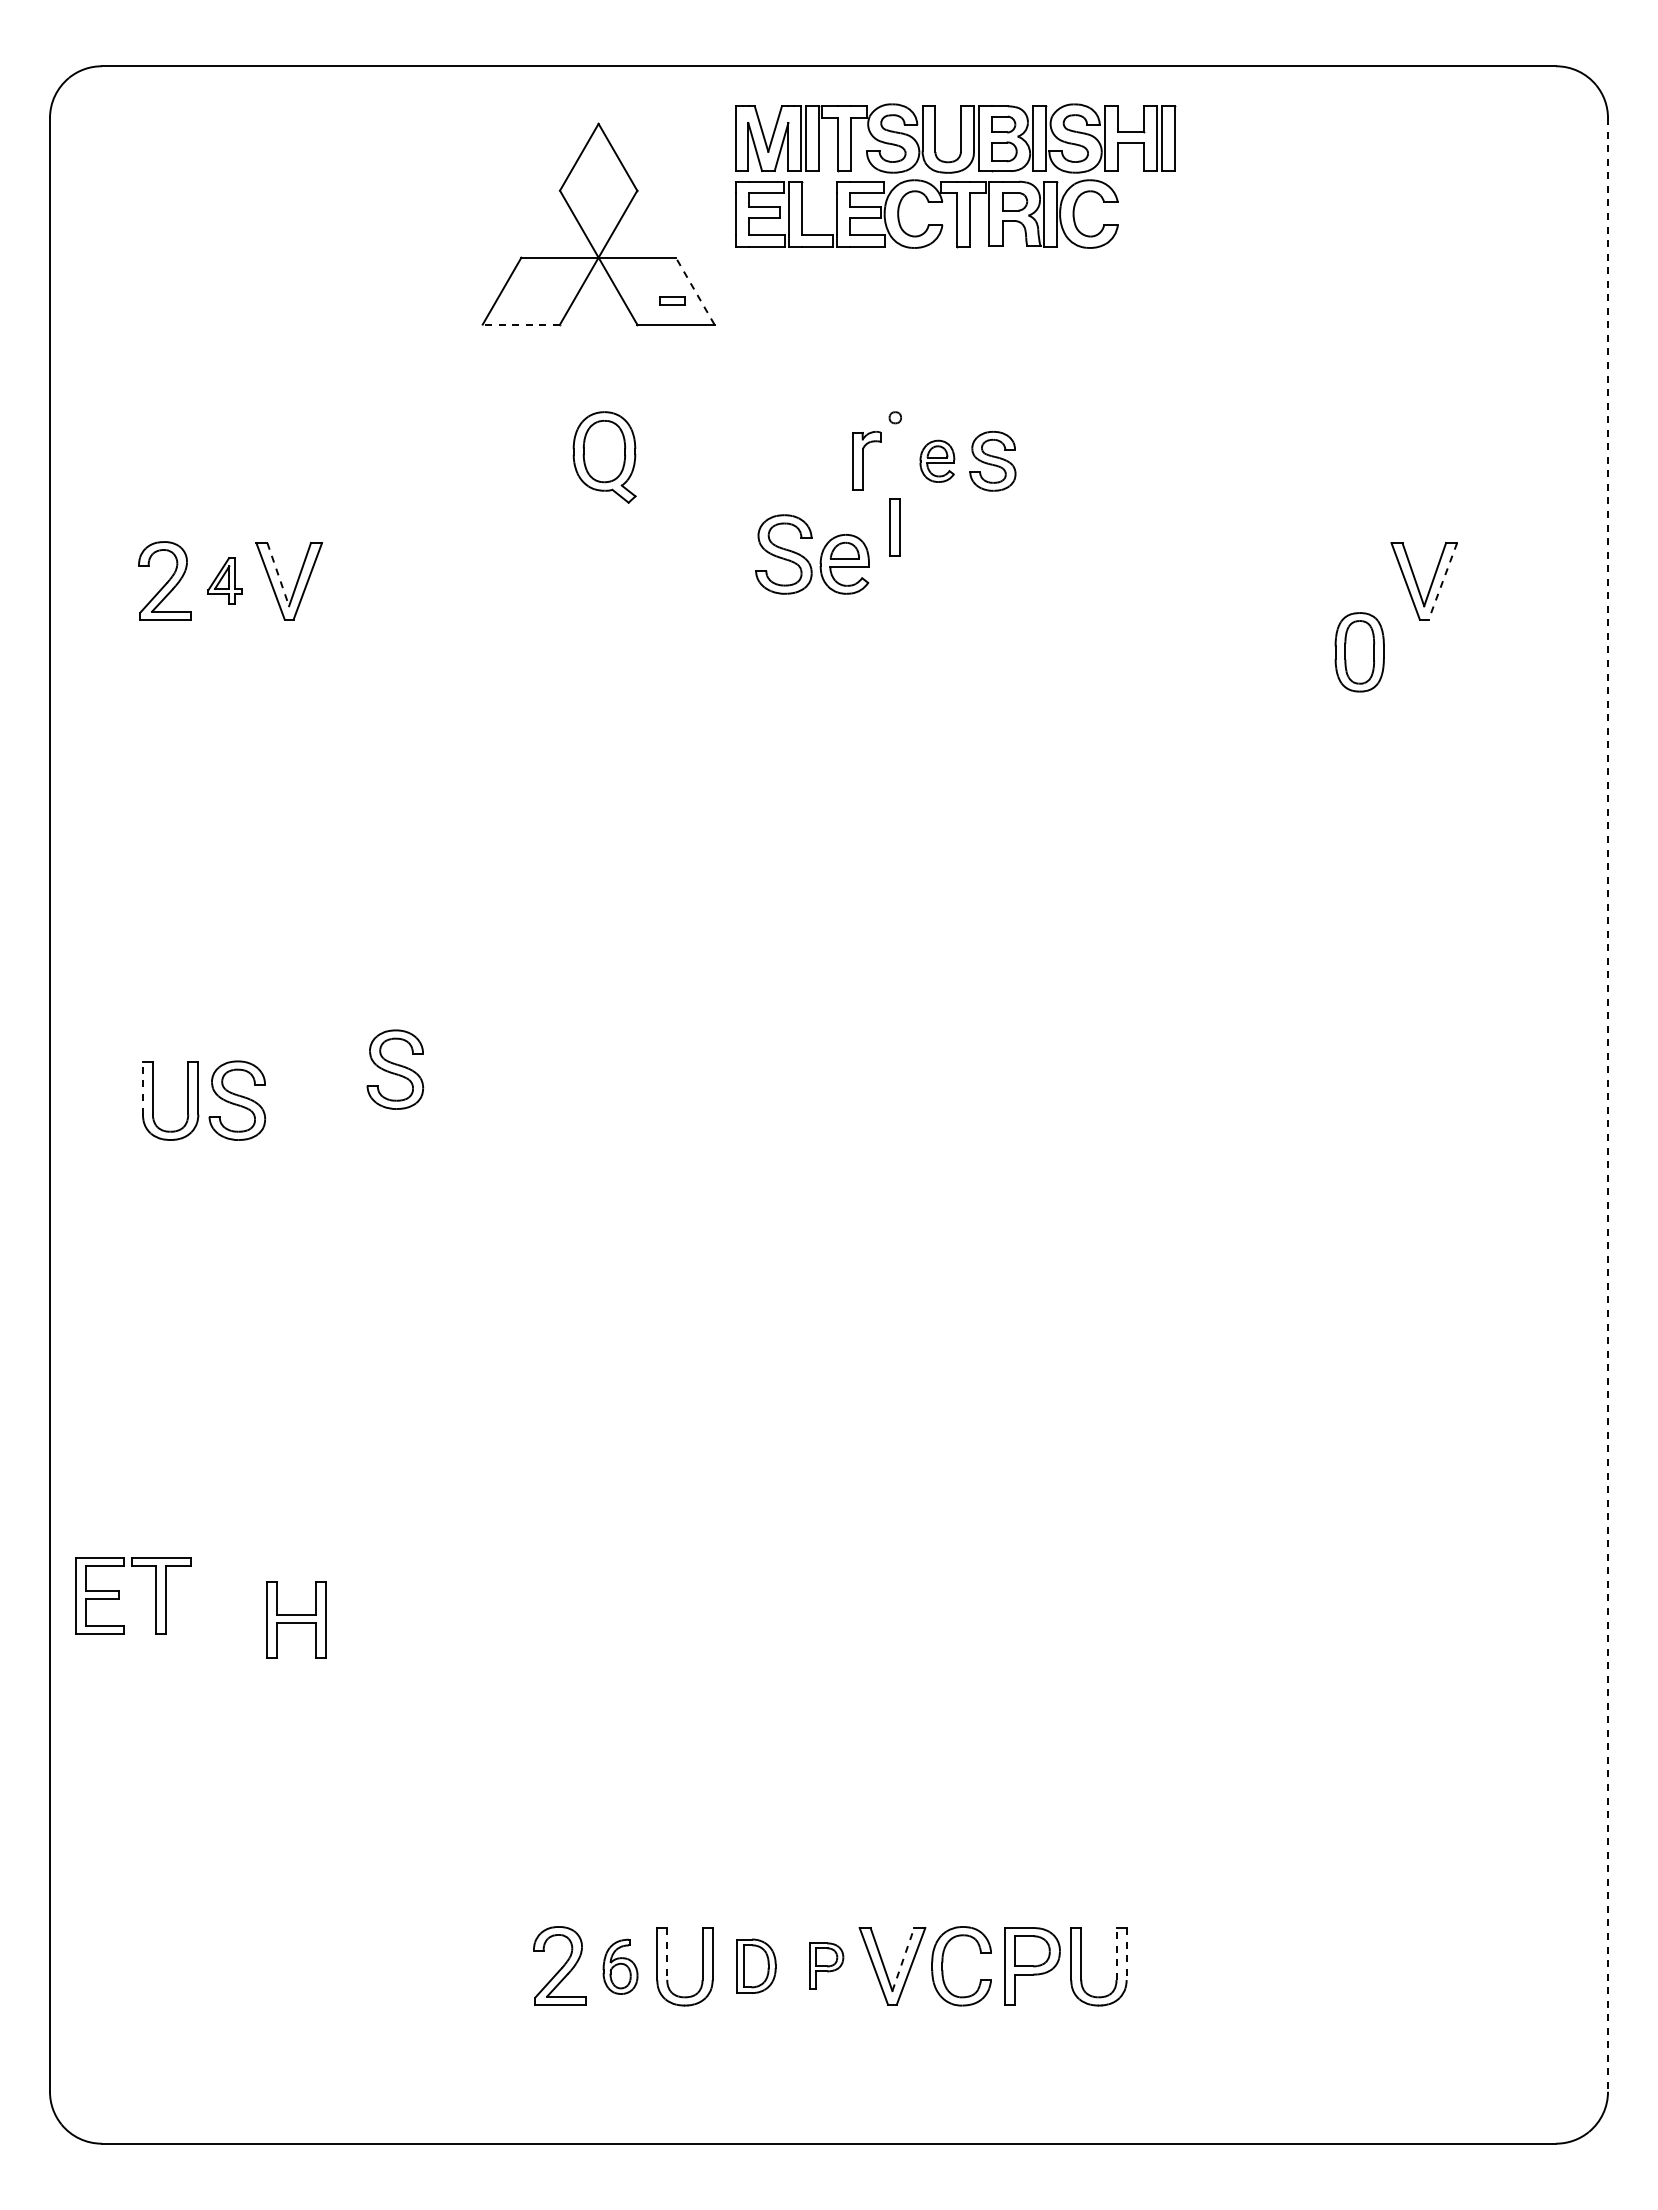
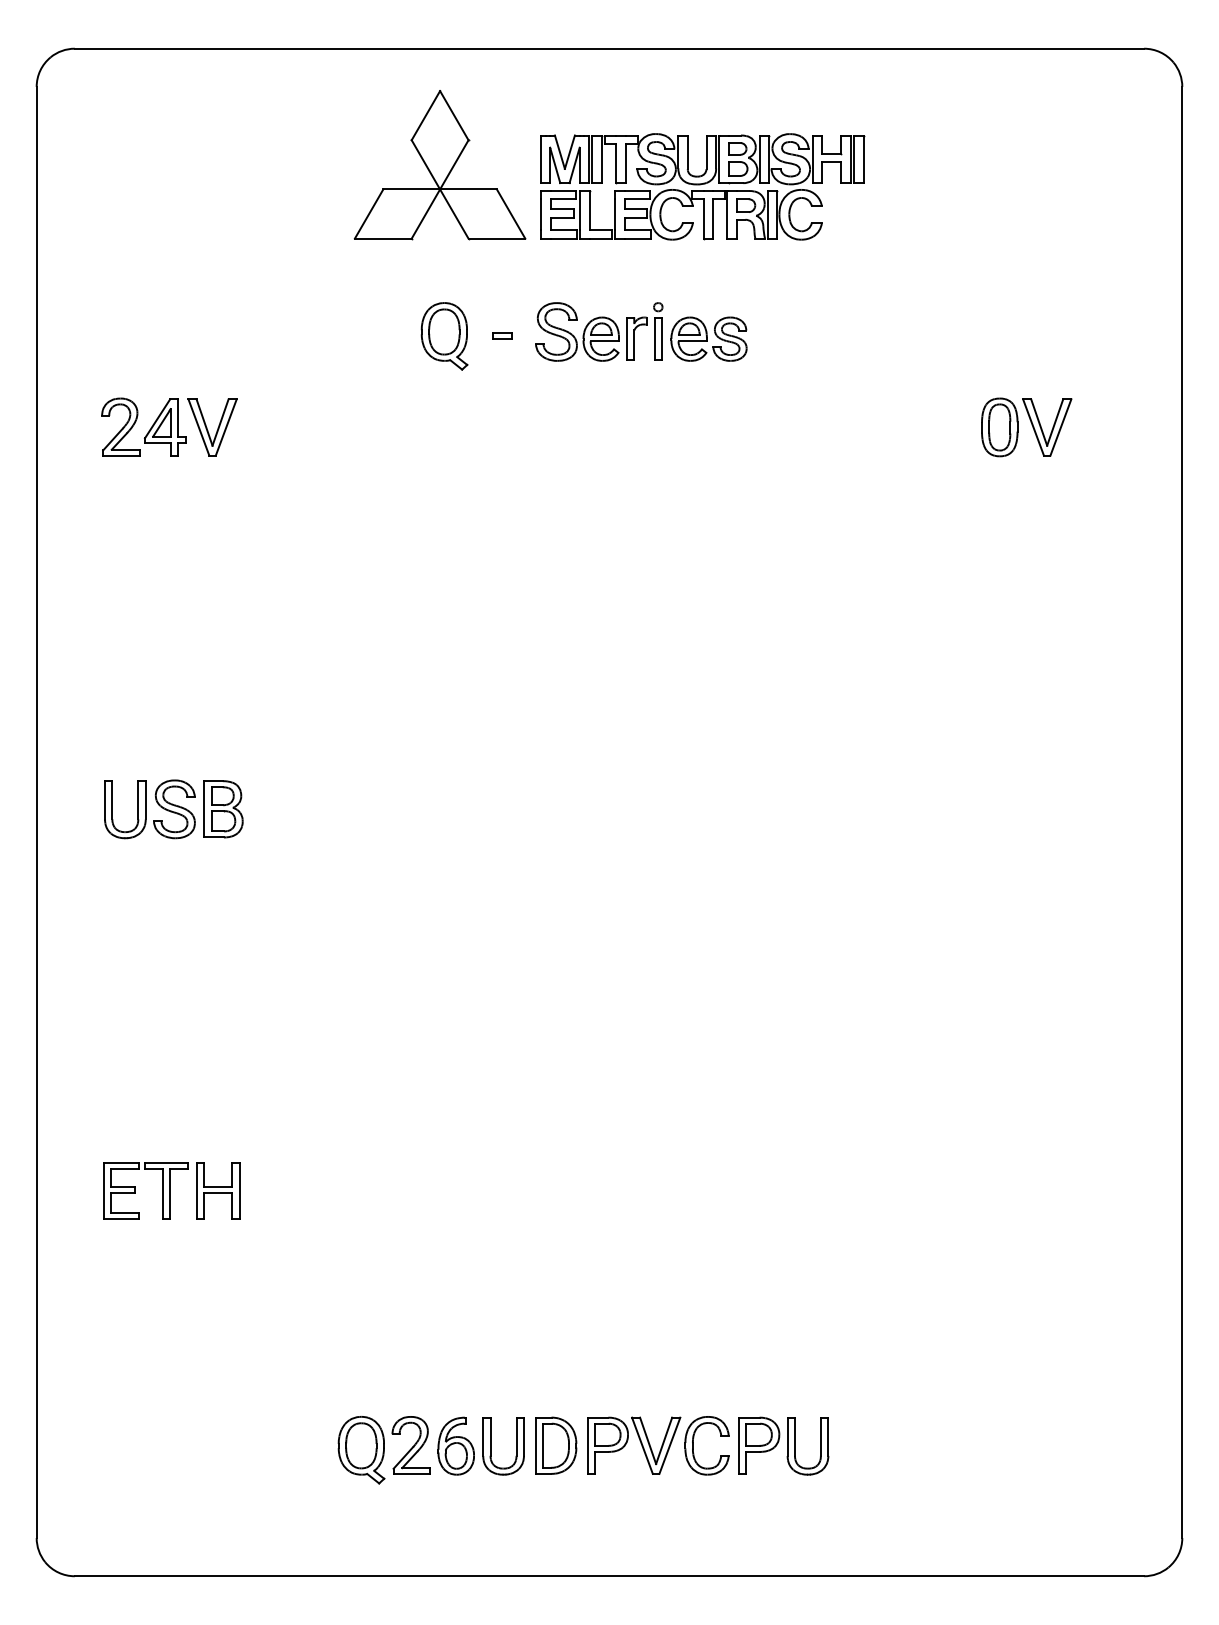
part: (955, 175) -> (702, 186), moved
line: (695, 291) -> (511, 214), dashed -> solid
part: (672, 300) -> (502, 335), moved
line: (521, 324) -> (383, 238), dashed -> solid
part: (937, 461) -> (689, 339), size x1.43
part: (894, 527) -> (657, 339), moved
part: (807, 559) -> (573, 335), moved
line: (278, 575) -> (204, 423), dashed -> solid
part: (224, 581) -> (165, 427), size x1.67
line: (1442, 581) -> (1060, 427), dashed -> solid
part: (1359, 652) -> (999, 427), moved
part: (395, 1069) -> (290, 786), removed
line: (142, 1088) -> (104, 800), dashed -> solid
part: (304, 1100) -> (223, 809), added
line: (1608, 1104) -> (1182, 812), dashed -> solid
part: (119, 1595) -> (135, 1190), moved
line: (667, 1953) -> (490, 1436), dashed -> solid
line: (1116, 1953) -> (820, 1436), dashed -> solid
line: (1126, 1954) -> (828, 1437), dashed -> solid
line: (903, 1959) -> (664, 1440), dashed -> solid
part: (620, 1966) -> (456, 1445), size x1.43
part: (756, 1966) -> (556, 1445), size x1.43
part: (826, 1966) -> (607, 1445), size x1.67
part: (491, 1972) -> (361, 1450), added

